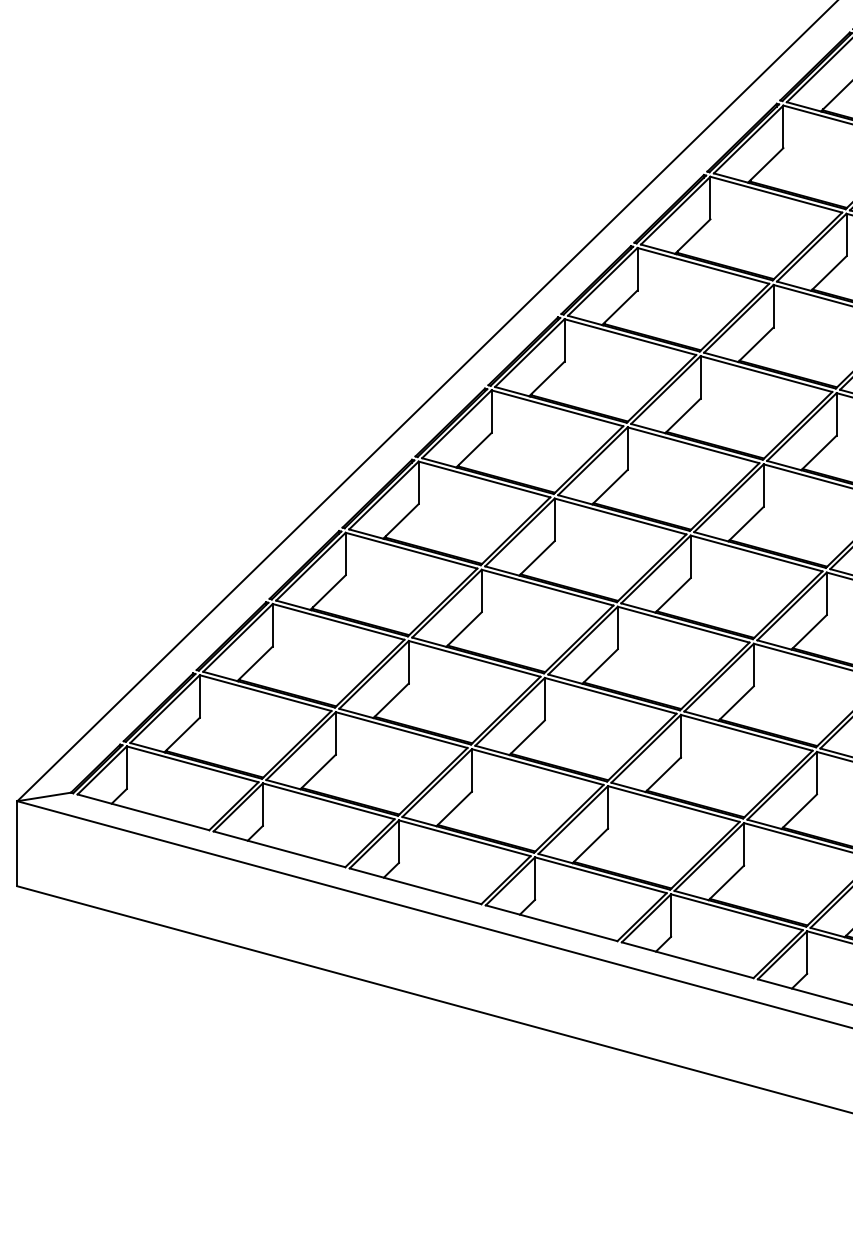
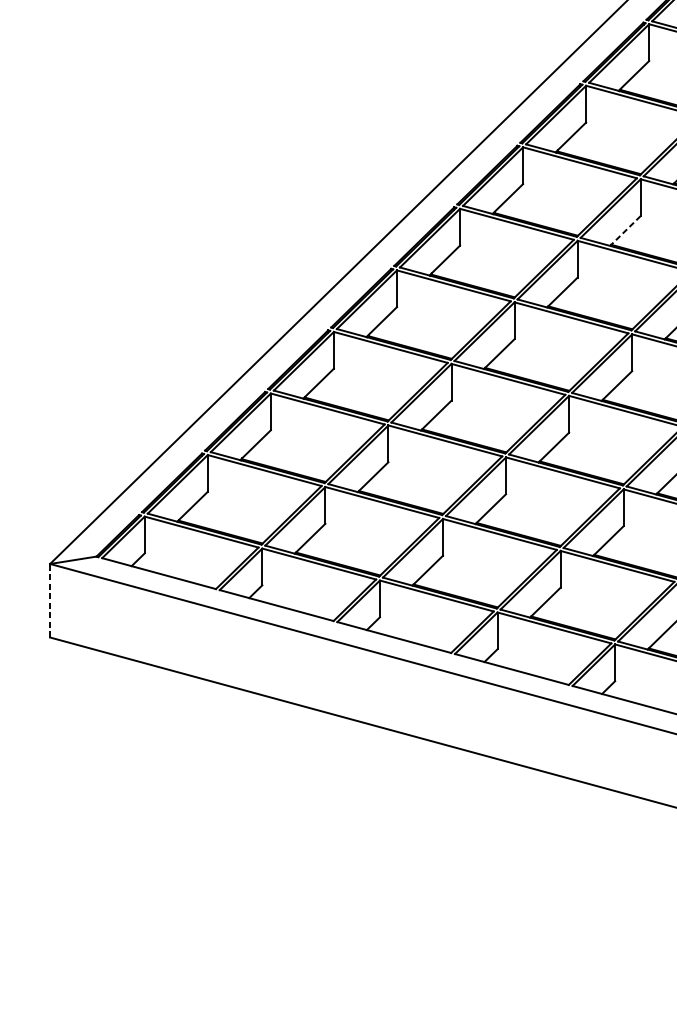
line: (682, 415) -> (625, 230), solid -> dashed
line: (17, 843) -> (50, 600), solid -> dashed

